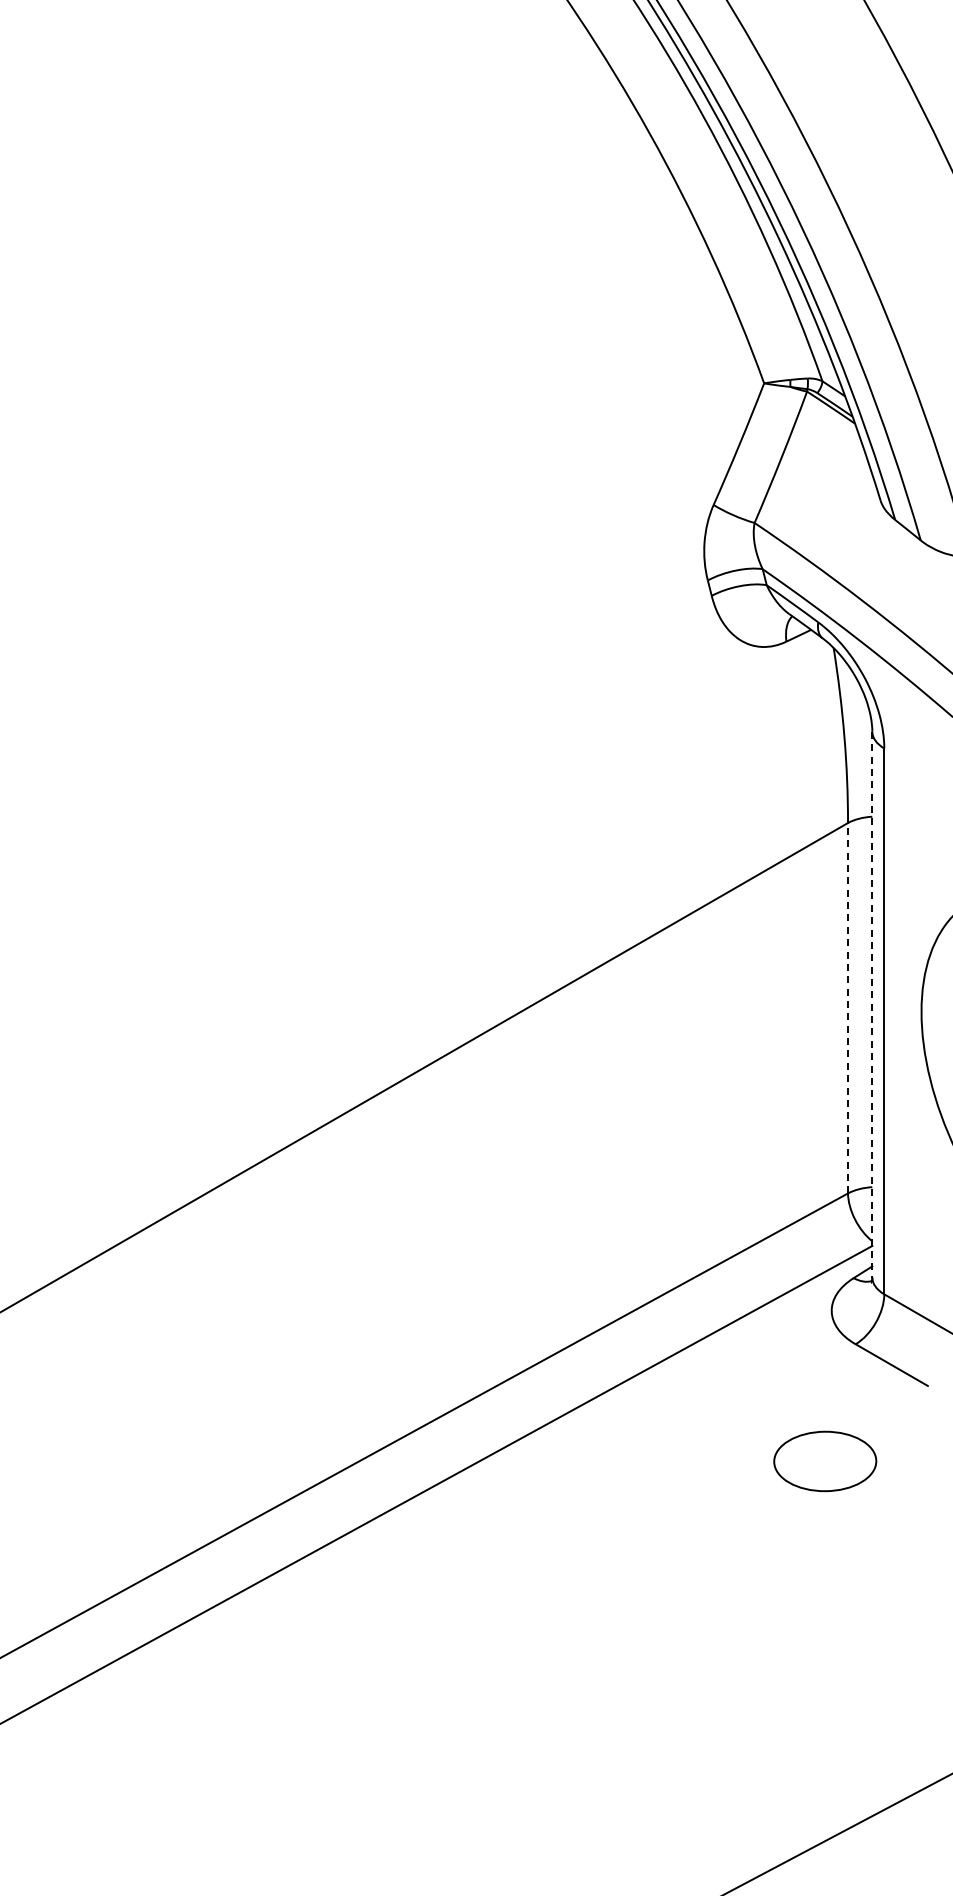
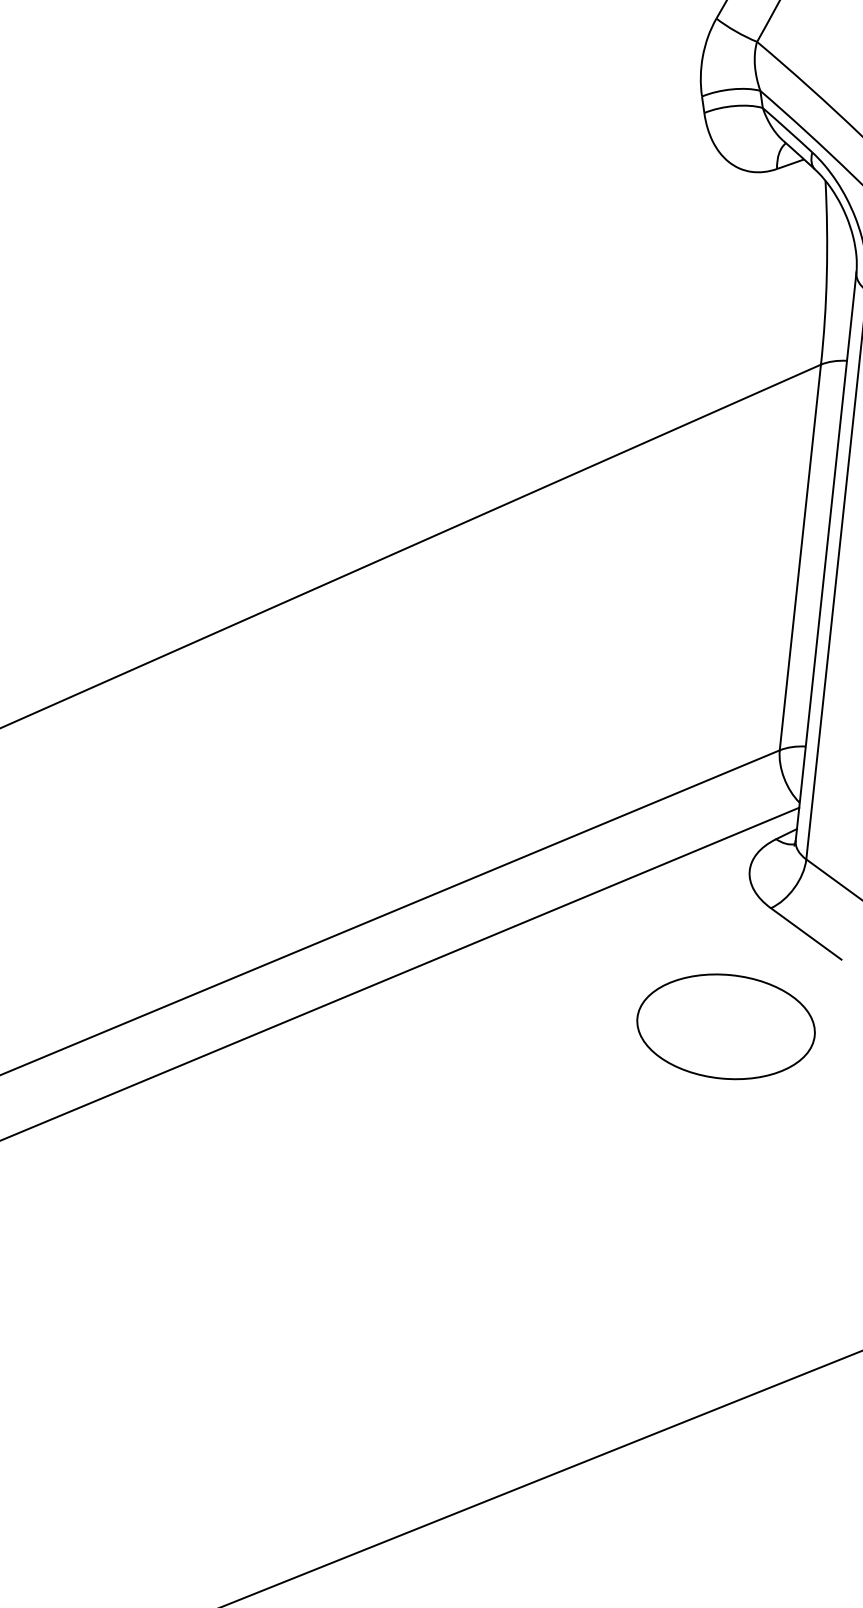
line: (872, 1004) -> (826, 556), dashed -> solid
line: (848, 1007) -> (800, 556), dashed -> solid
part: (825, 1461) -> (726, 1026), size x1.67

